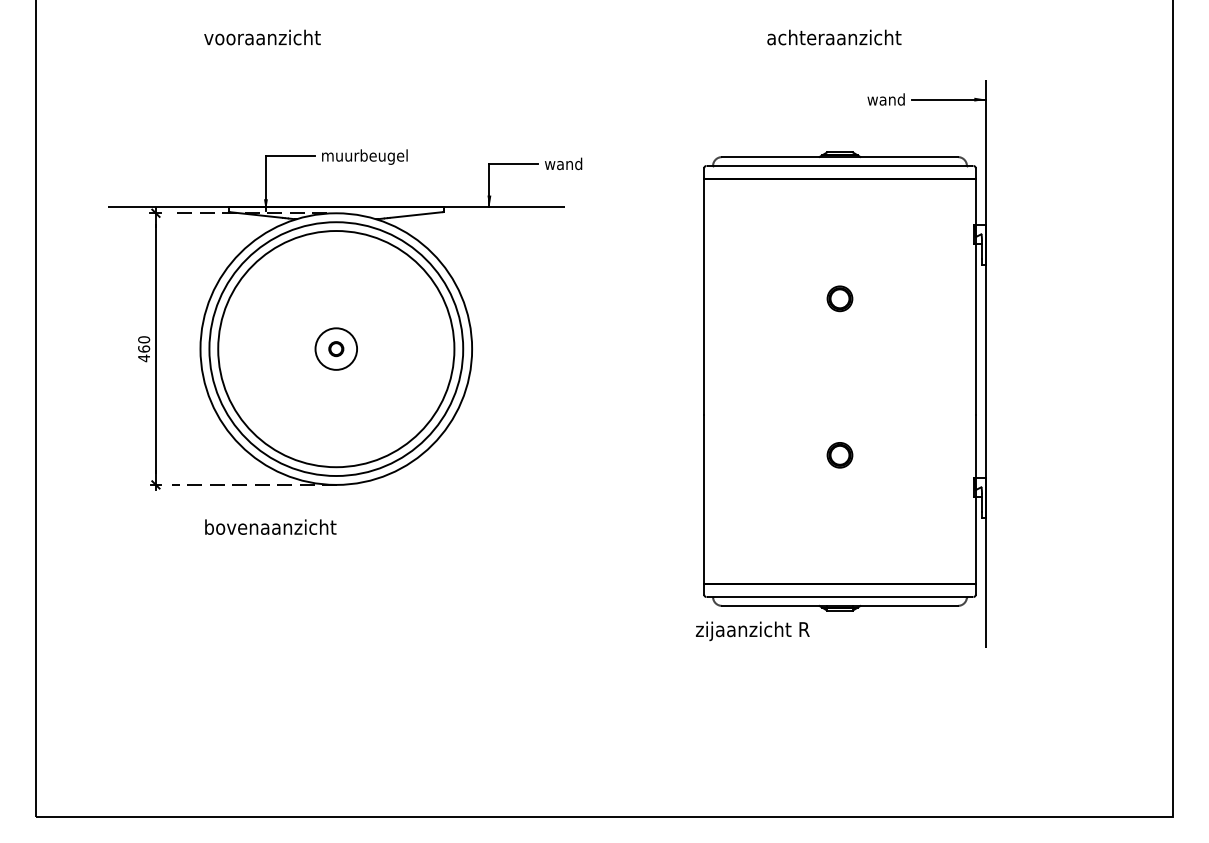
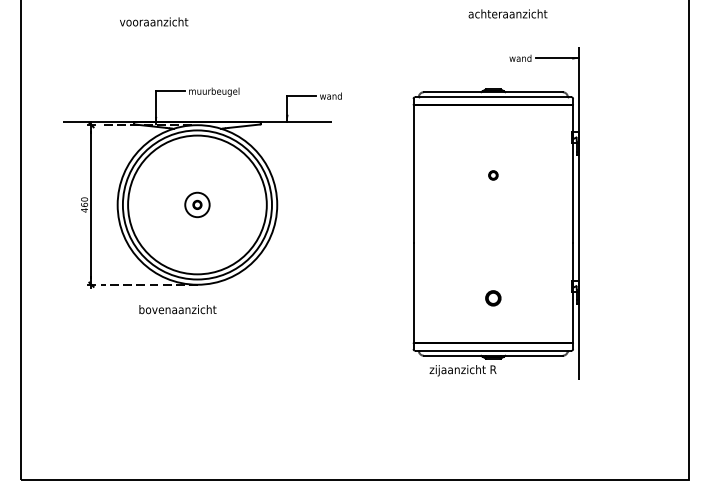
text: (833, 36) -> (507, 13), moved
circle: (840, 298) -> (493, 175), size x0.6
circle: (840, 455) -> (493, 298), moved
text: (269, 527) -> (177, 309), moved
text: (751, 630) -> (462, 370), moved

